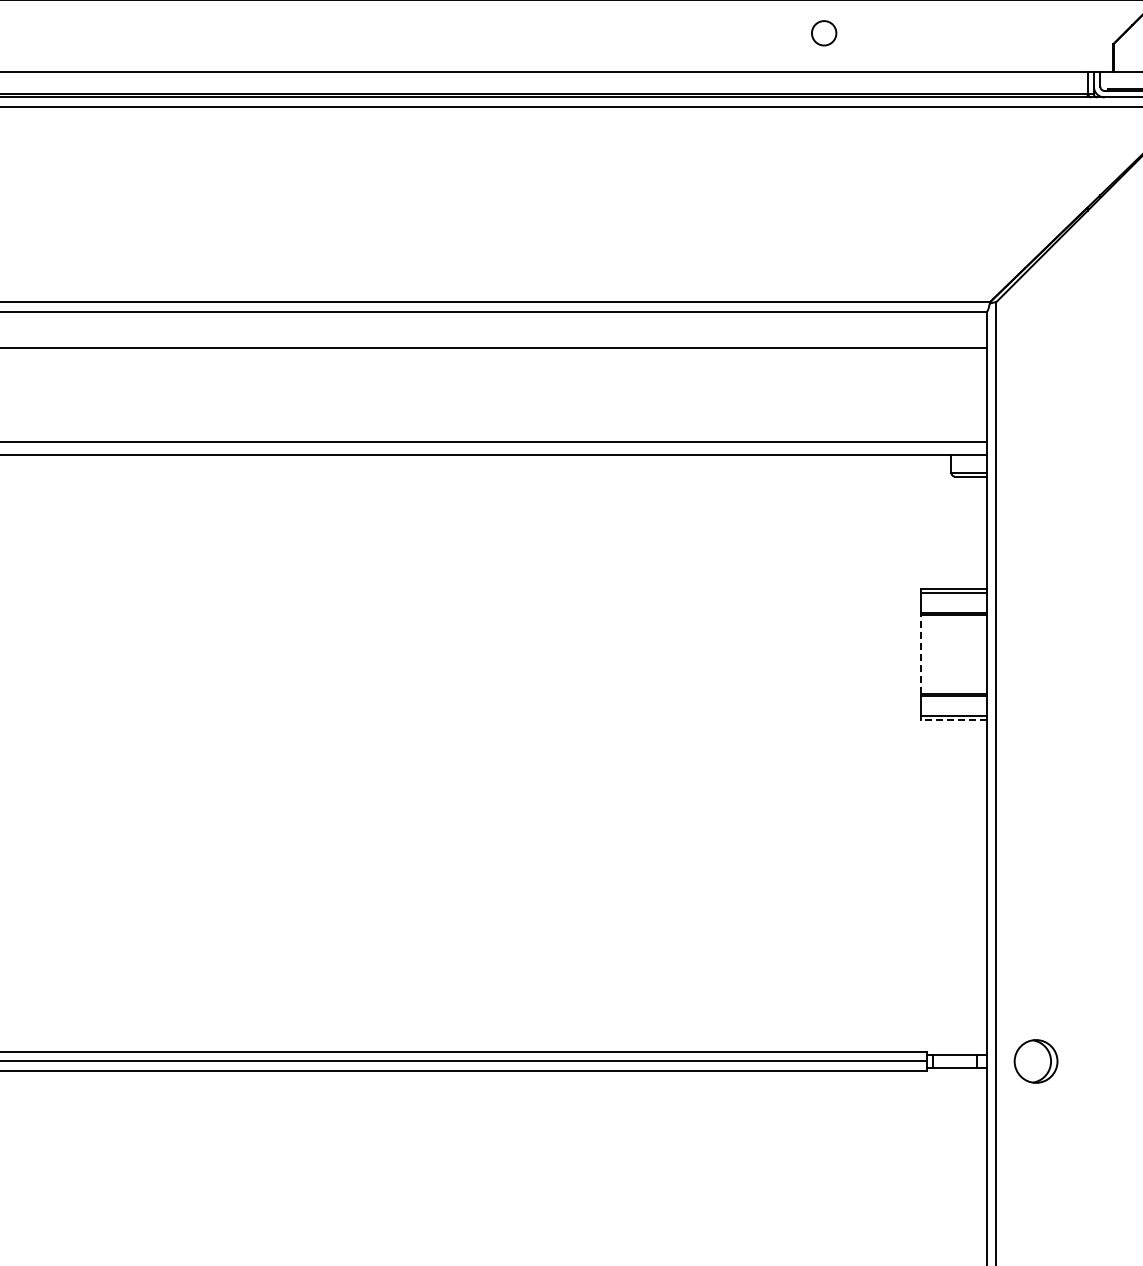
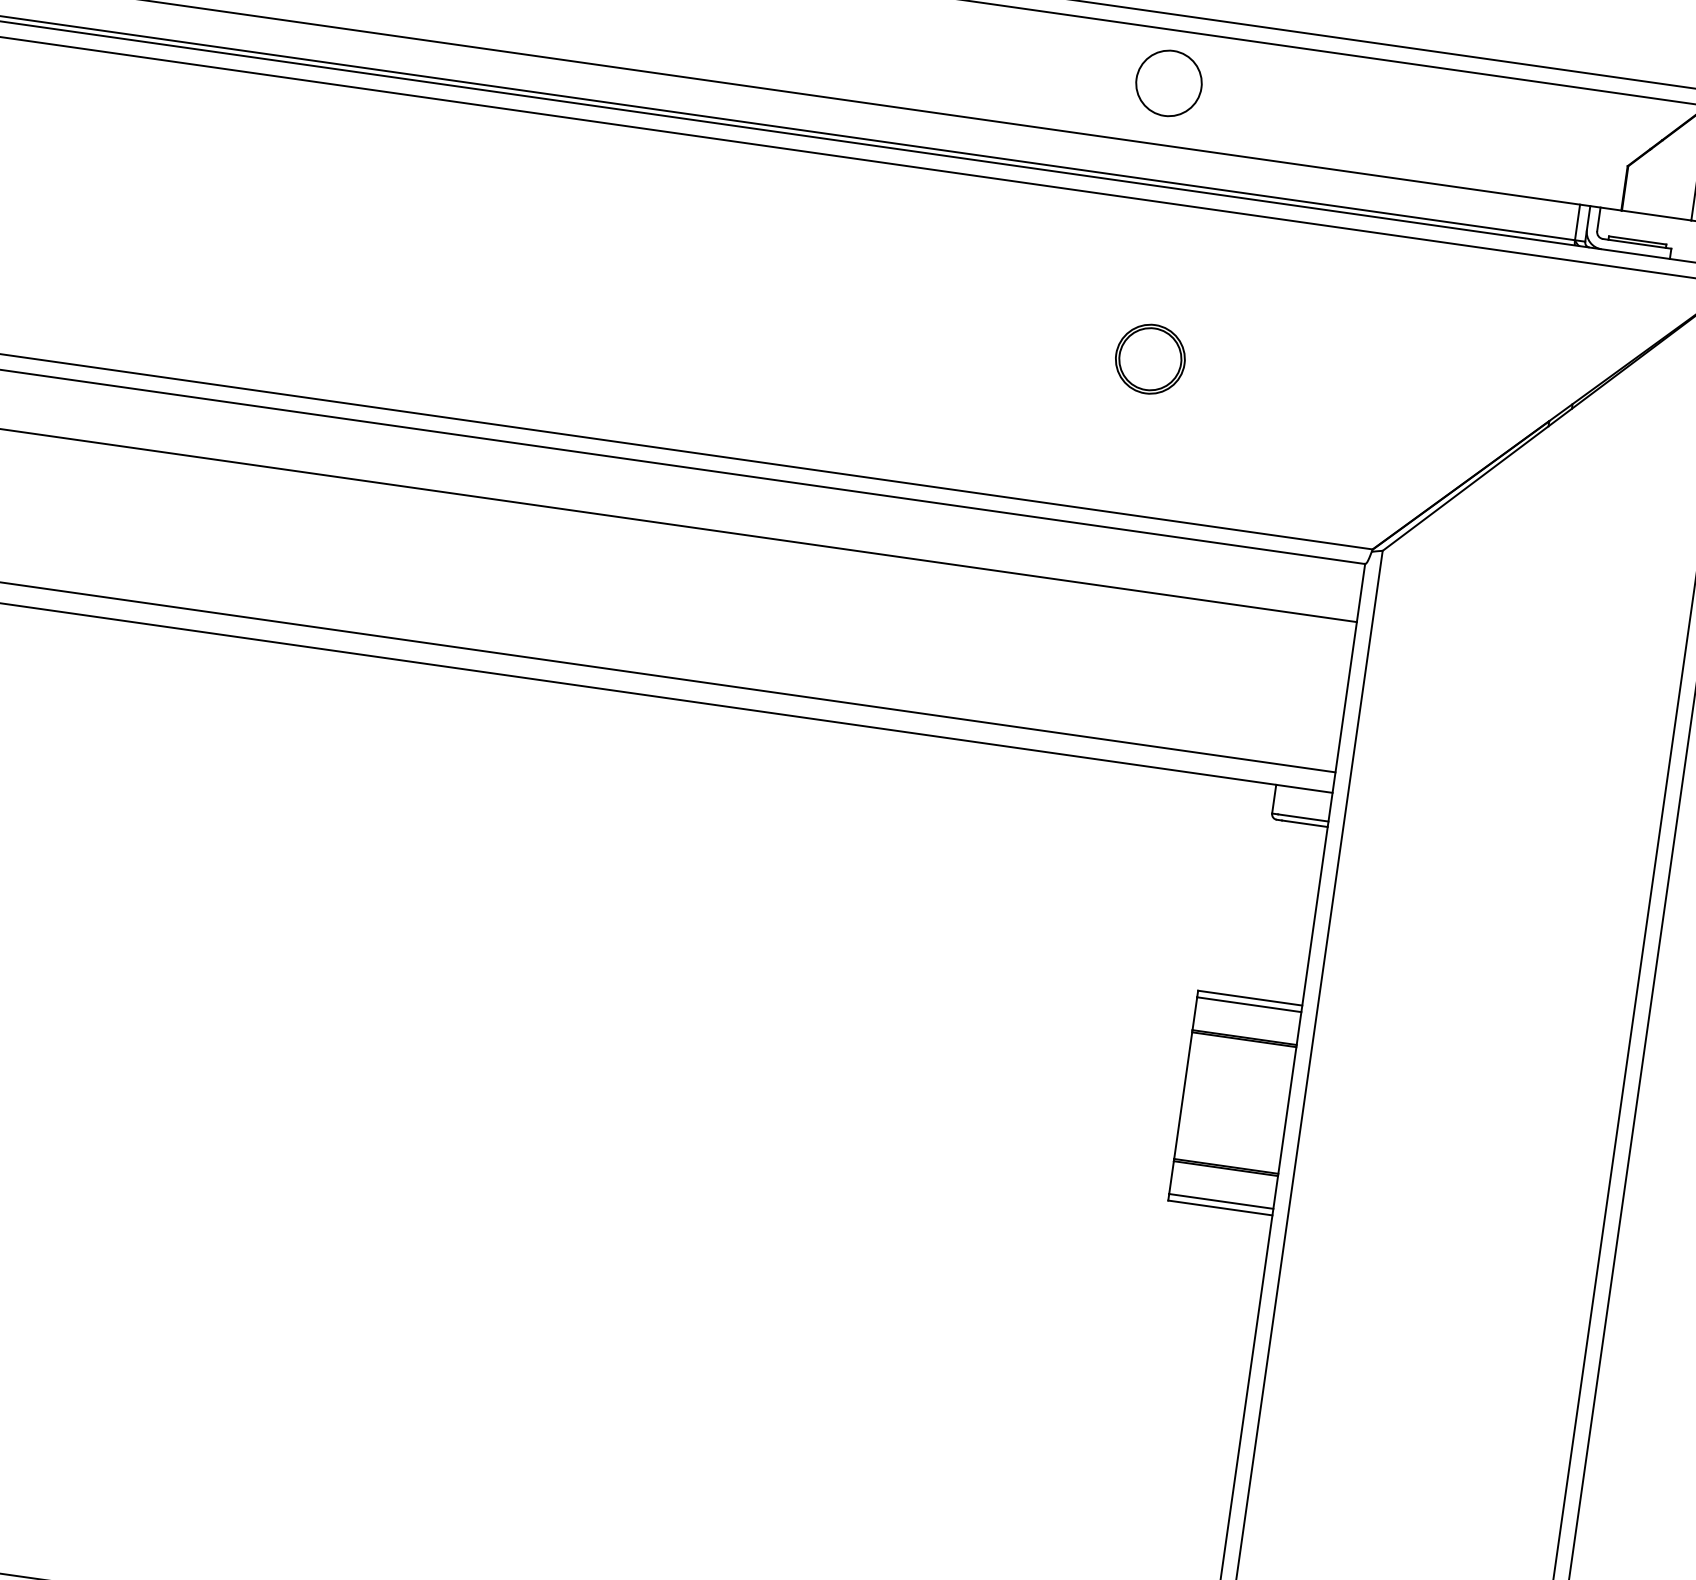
circle: (823, 32) -> (1168, 81), size x1.67
part: (836, 204) -> (1149, 359), added
line: (921, 654) -> (1183, 1095), dashed -> solid
line: (954, 720) -> (1220, 1208), dashed -> solid

